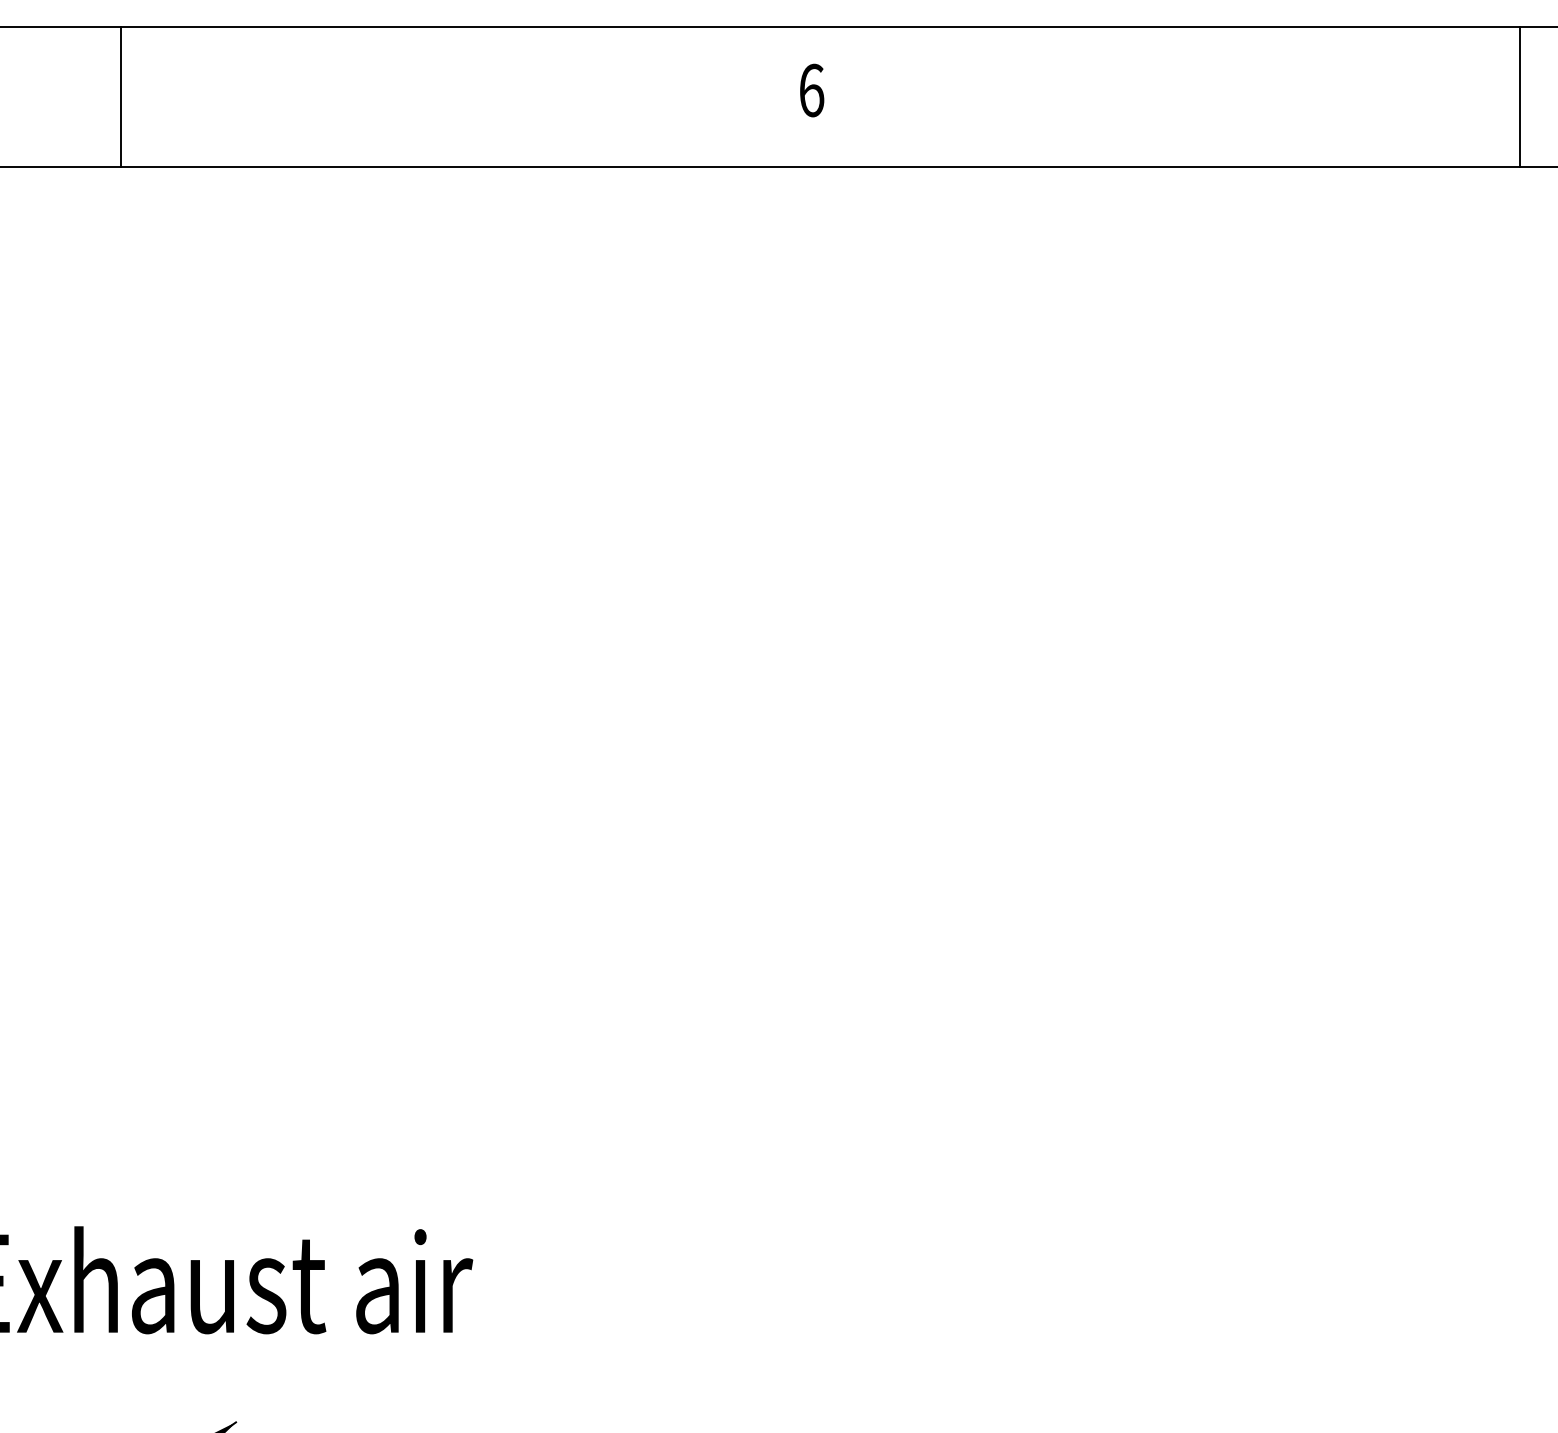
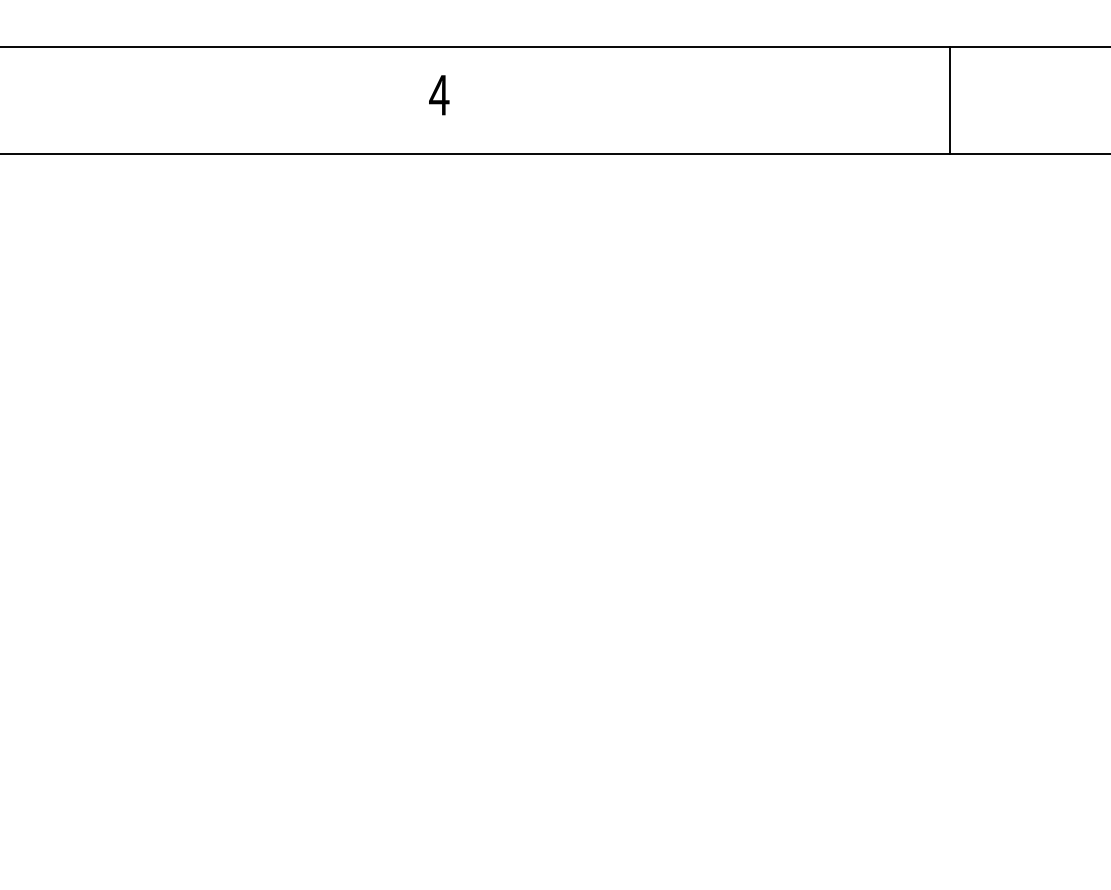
text: (811, 90) -> (439, 95), 6 -> 4
line: (1519, 97) -> (950, 100), moved

